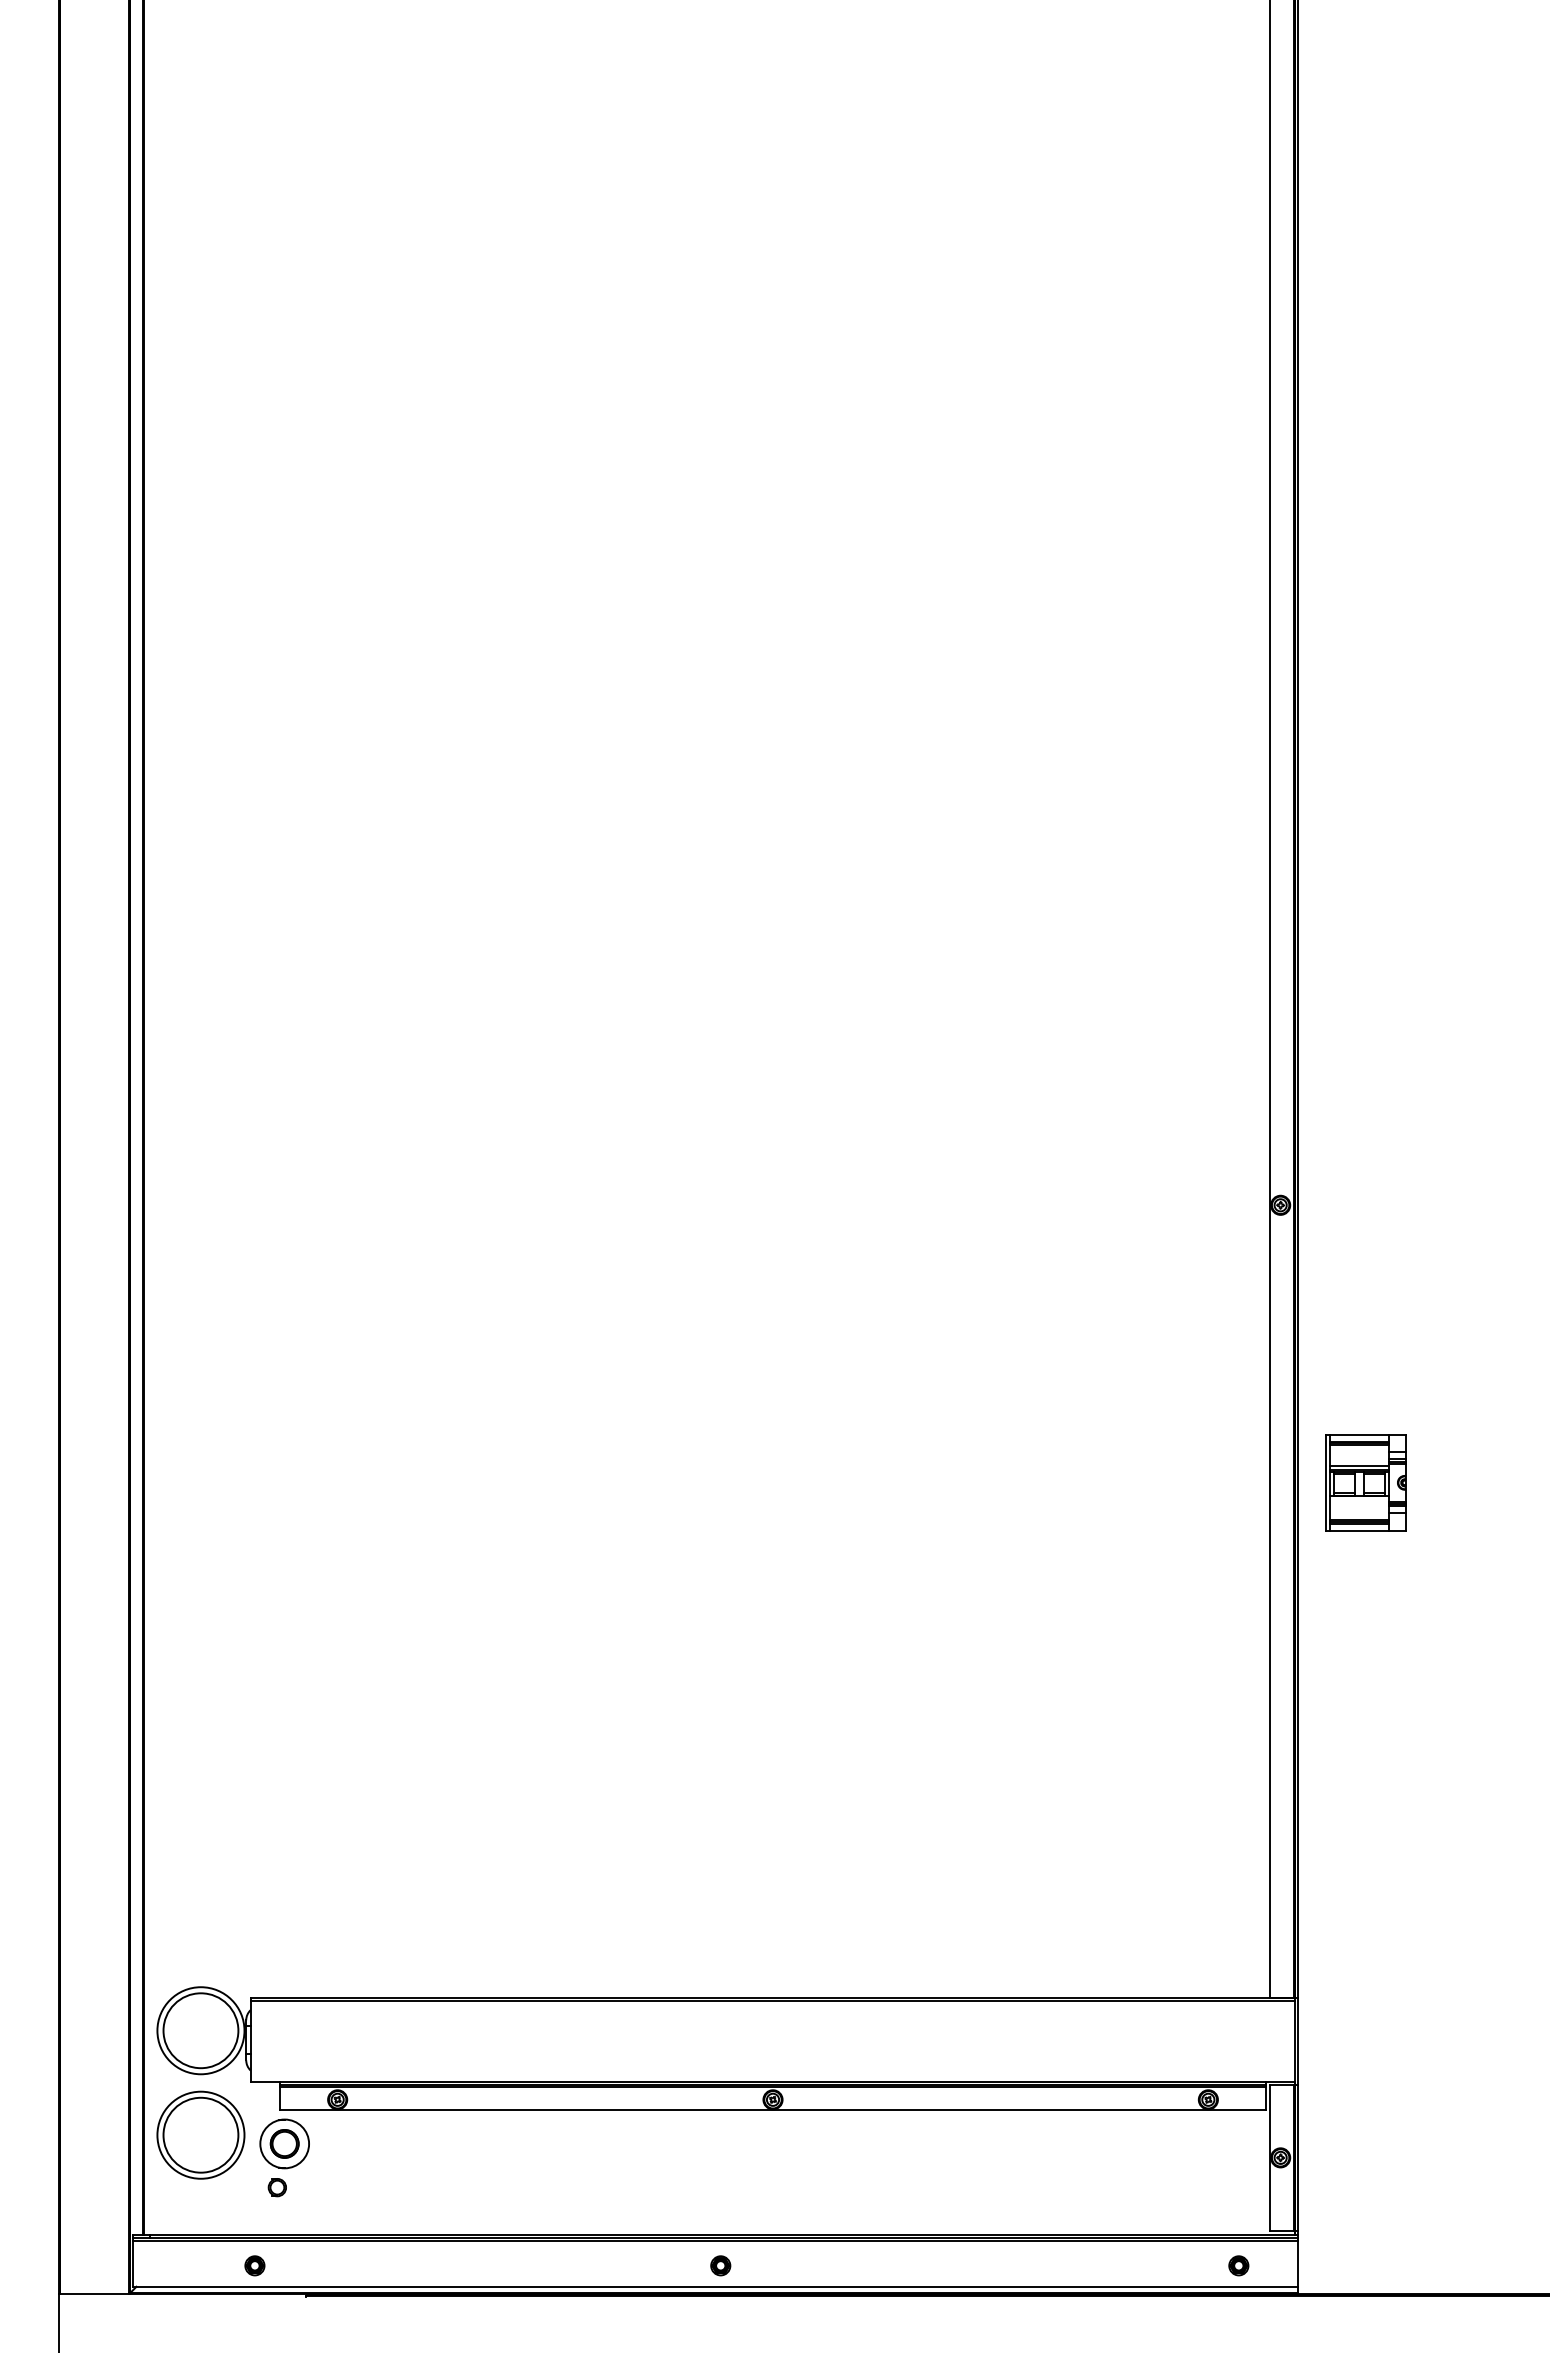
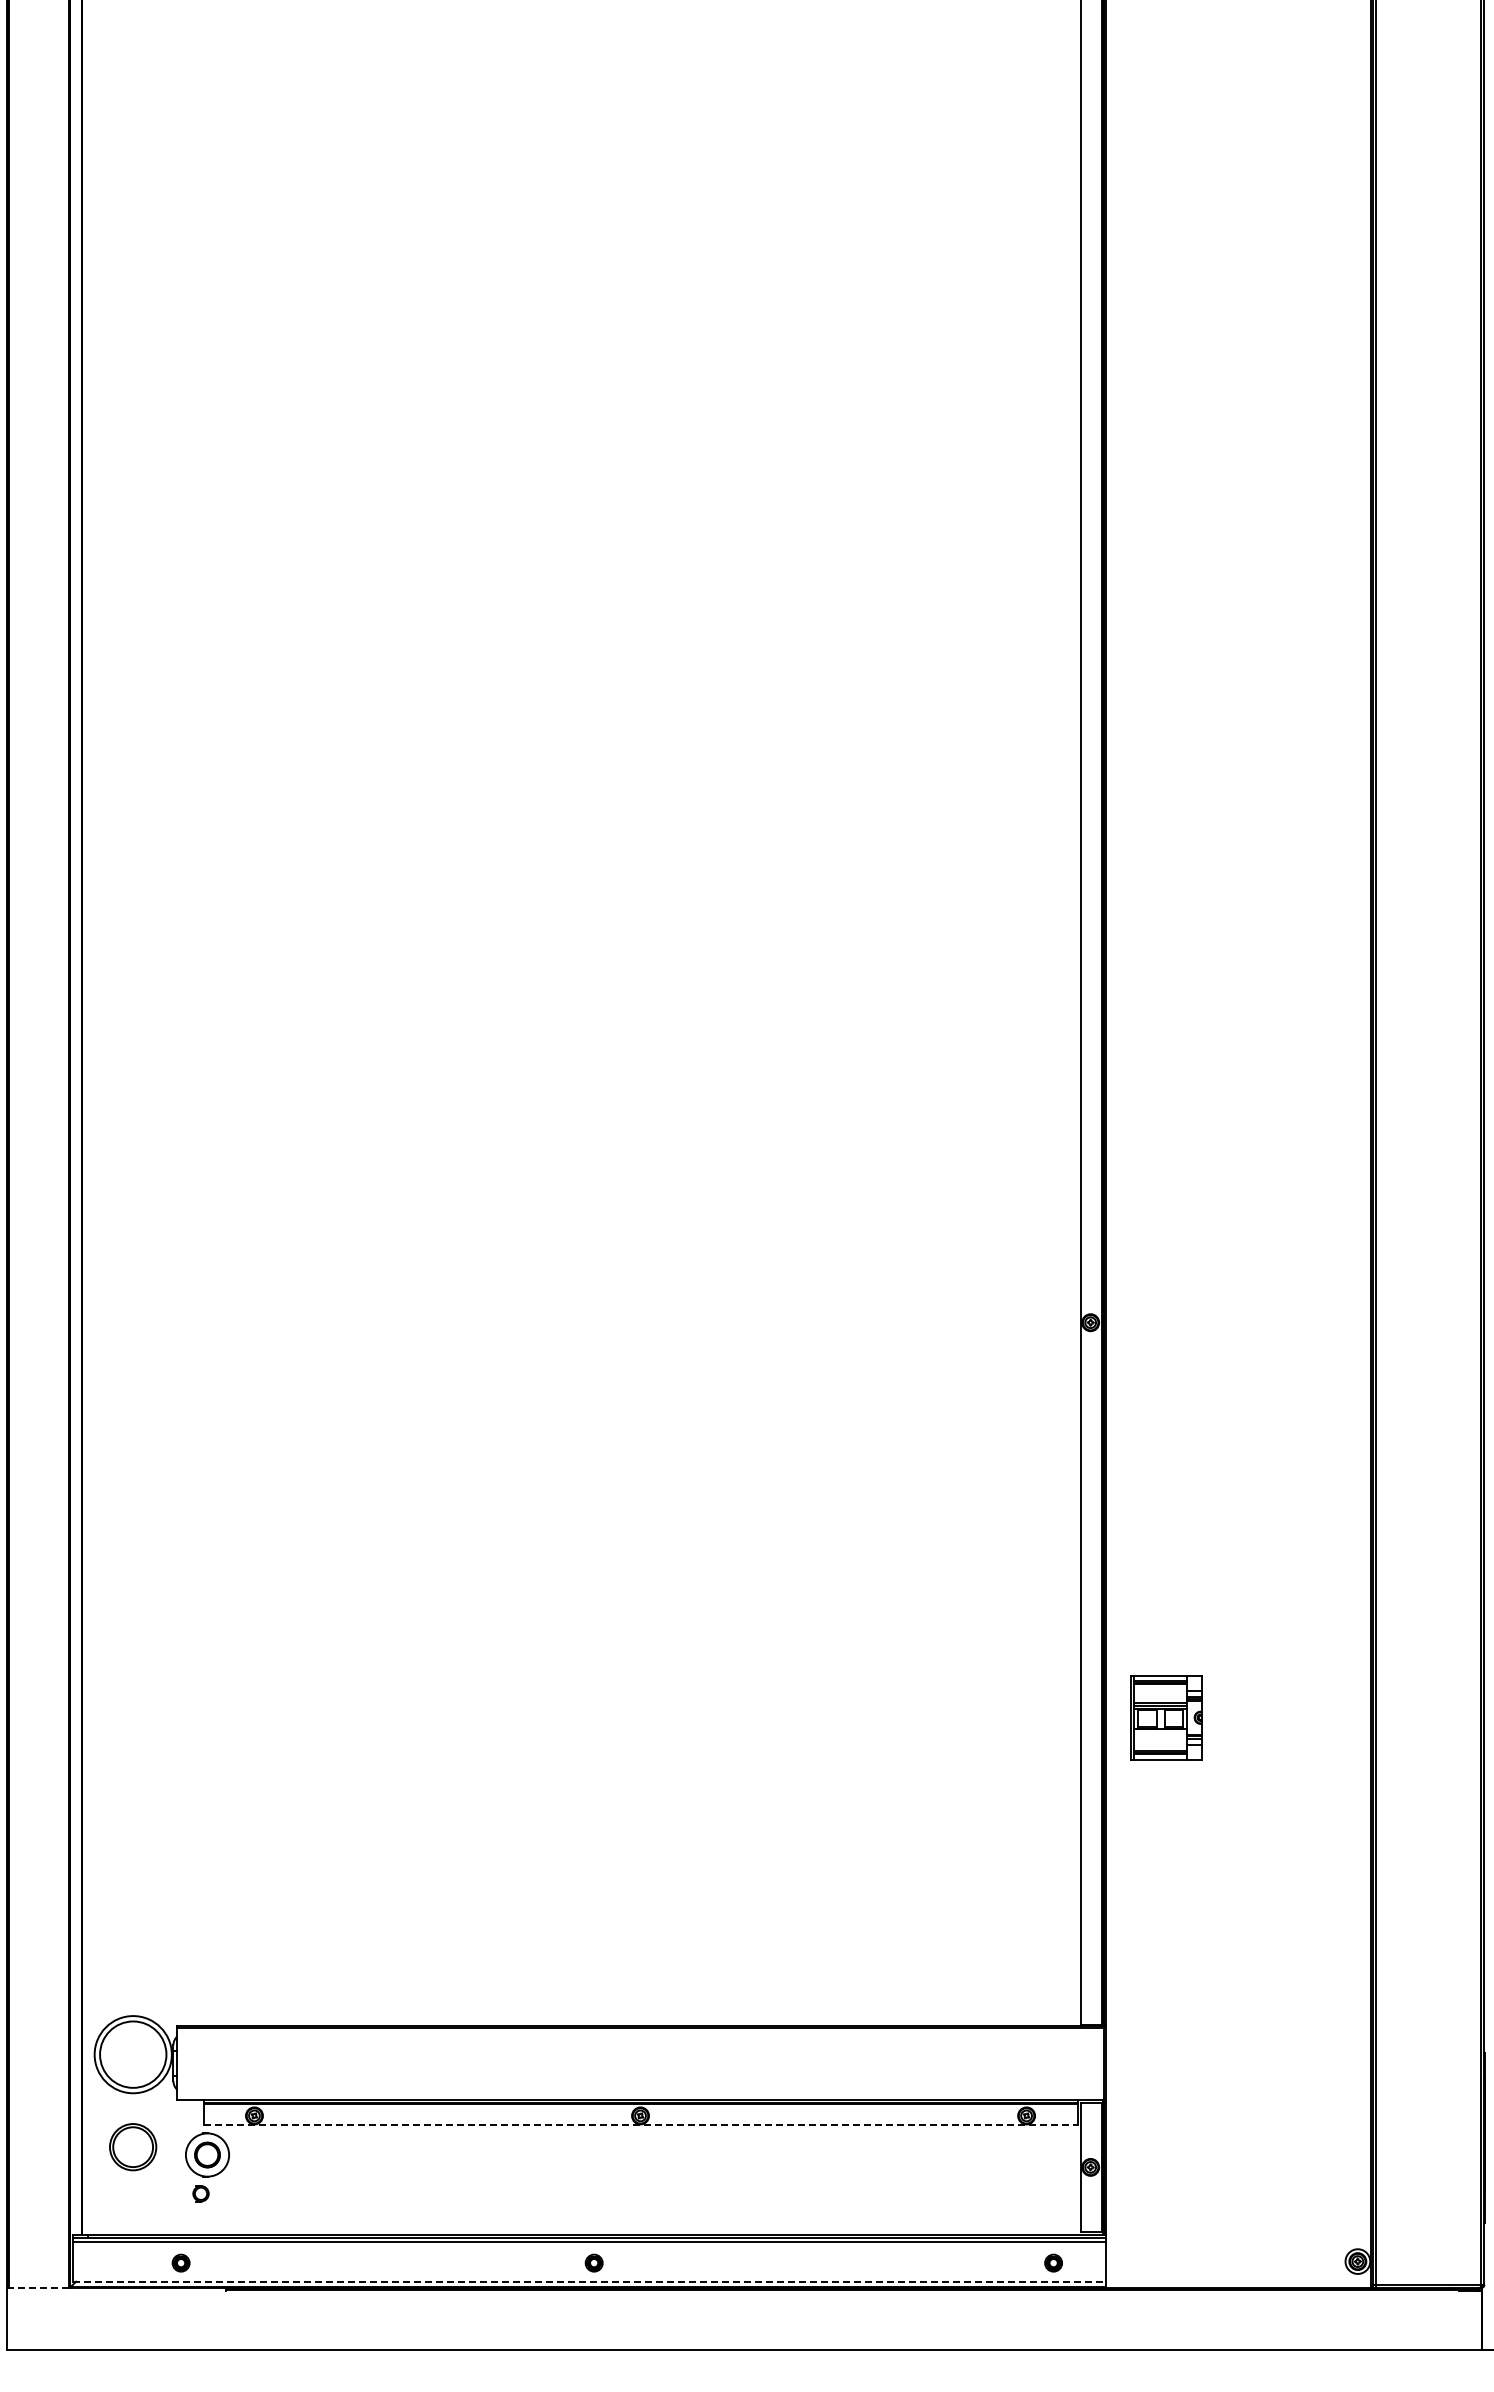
part: (1366, 1482) -> (1166, 1717), moved
line: (774, 2110) -> (641, 2125), solid -> dashed
part: (200, 2134) -> (132, 2146), size x0.6
line: (715, 2286) -> (589, 2281), solid -> dashed
line: (94, 2293) -> (38, 2287), solid -> dashed

